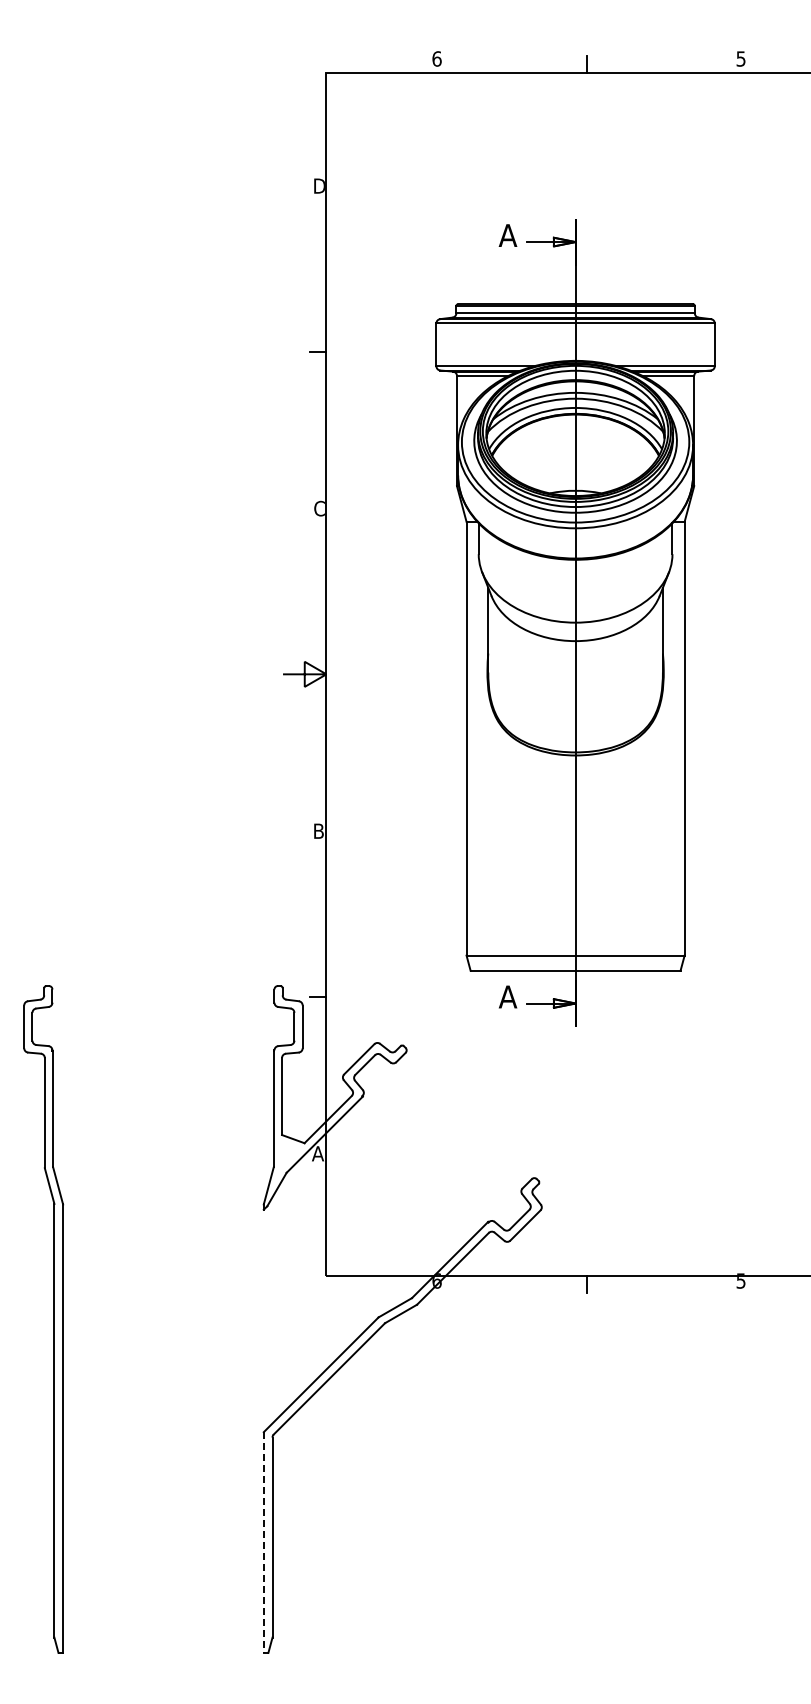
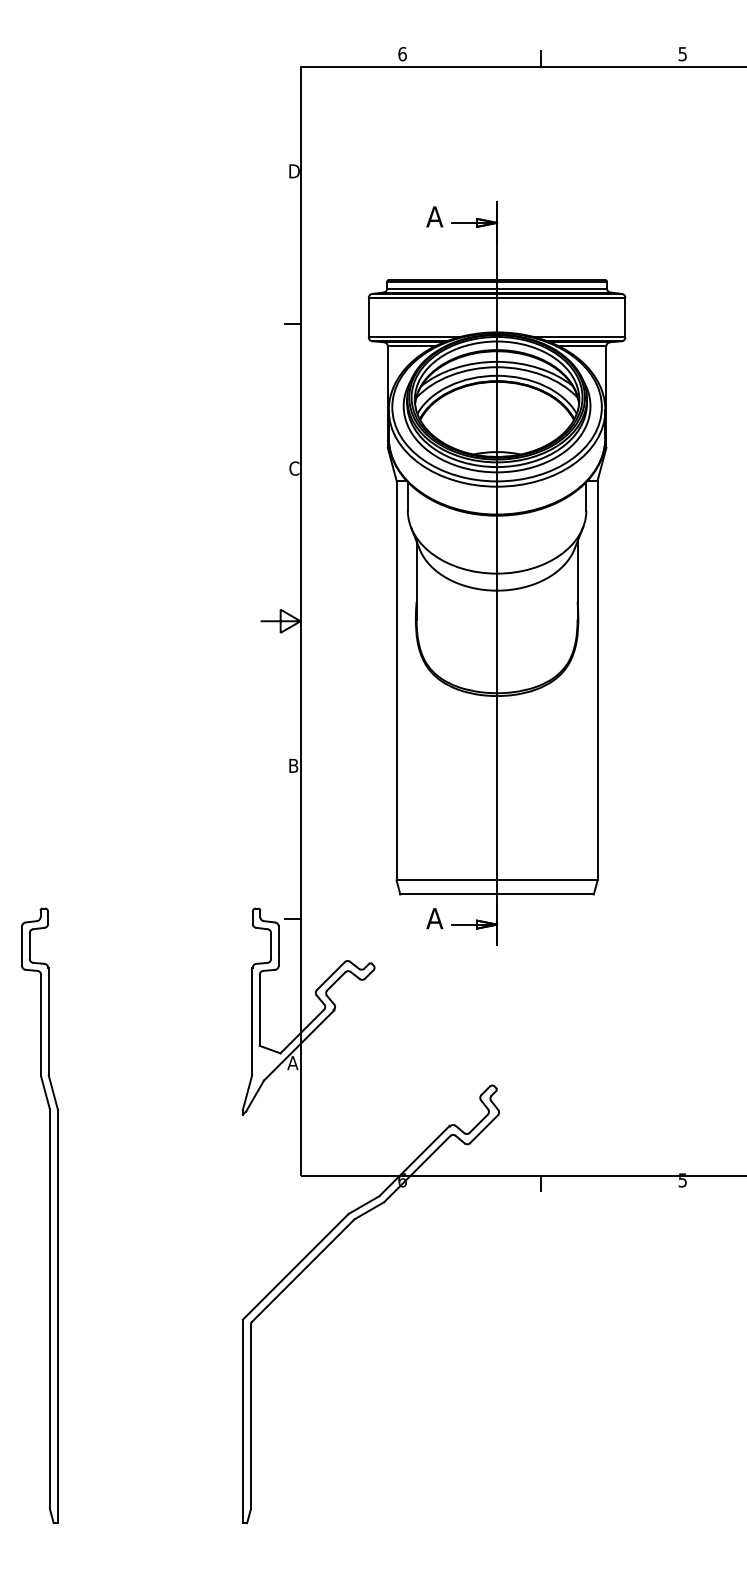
part: (575, 622) -> (496, 573), moved
line: (263, 1543) -> (242, 1422), dashed -> solid

